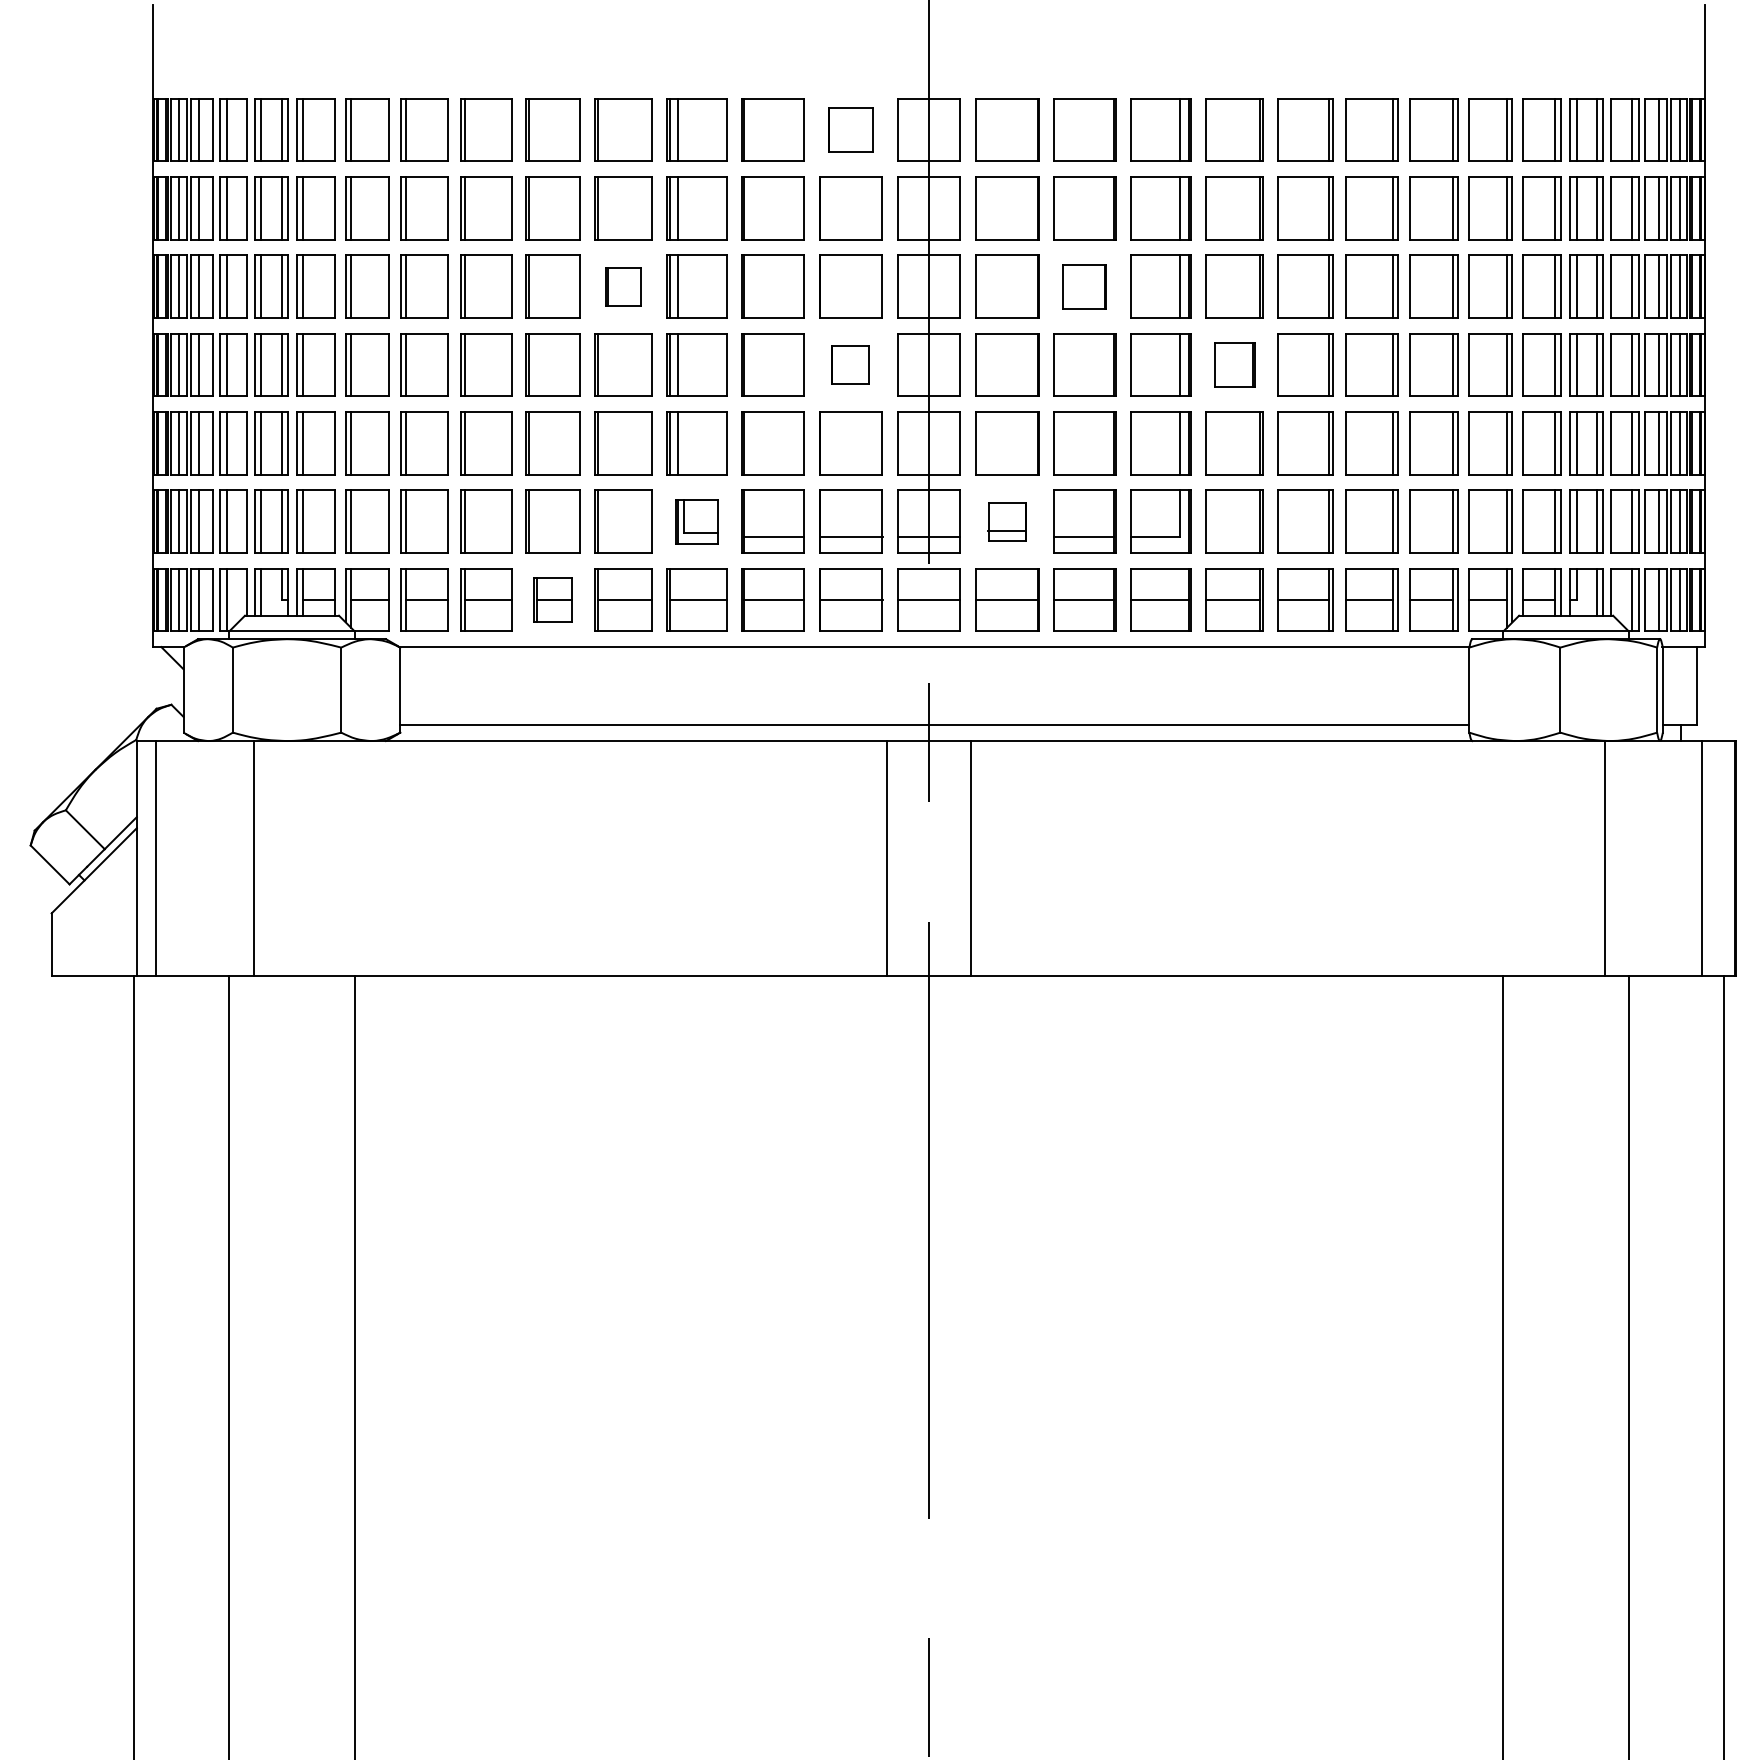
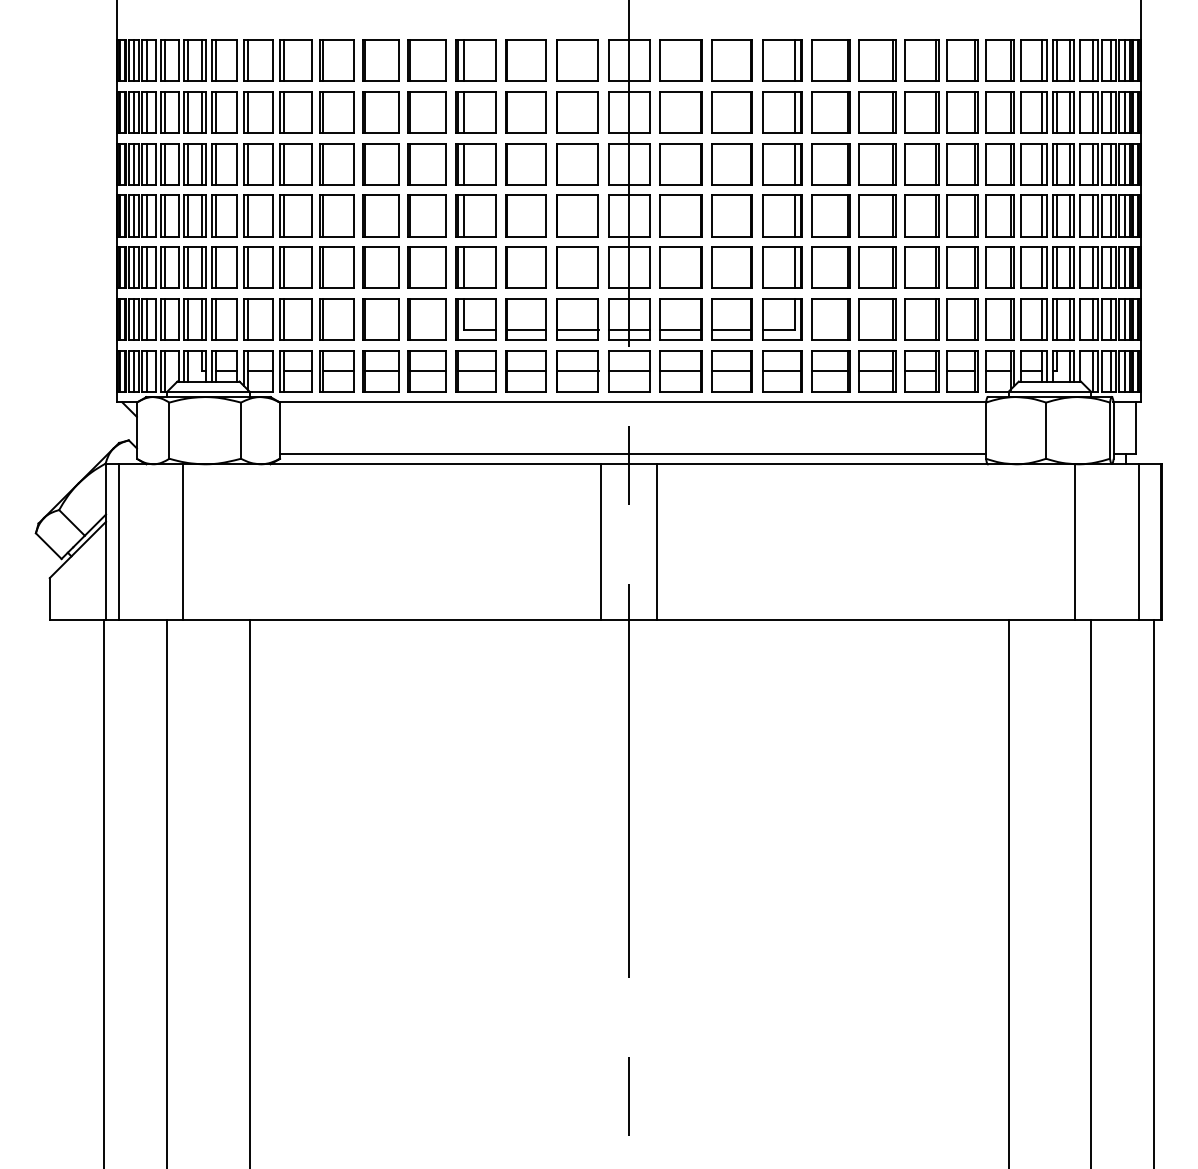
part: (850, 129) -> (577, 60), size x1.43
part: (622, 287) -> (426, 164), size x1.67
part: (1084, 287) -> (731, 164), size x1.43
part: (850, 364) -> (577, 215), size x1.67
part: (1233, 364) -> (830, 215), size x1.43
part: (696, 521) -> (475, 319), size x1.43
part: (1006, 521) -> (680, 319), size x1.67
part: (552, 600) -> (380, 371), size x1.43

